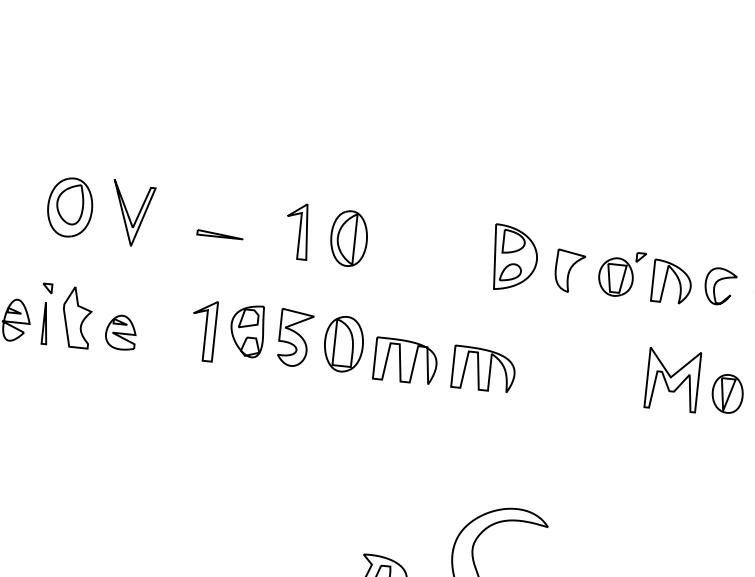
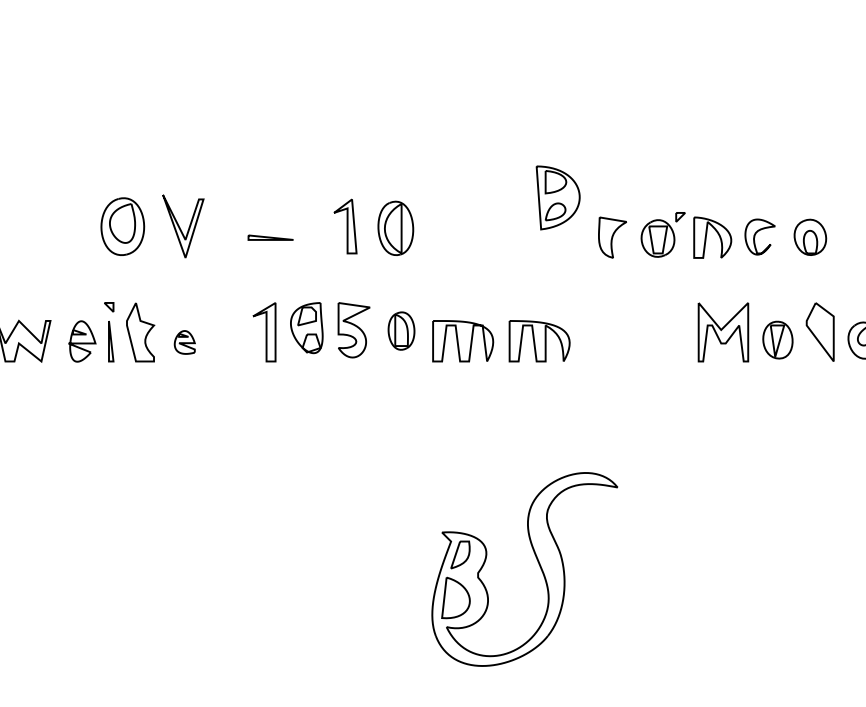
part: (514, 258) -> (557, 197), moved
part: (120, 332) -> (184, 342), size x0.7
part: (343, 343) -> (401, 330), size x0.7

